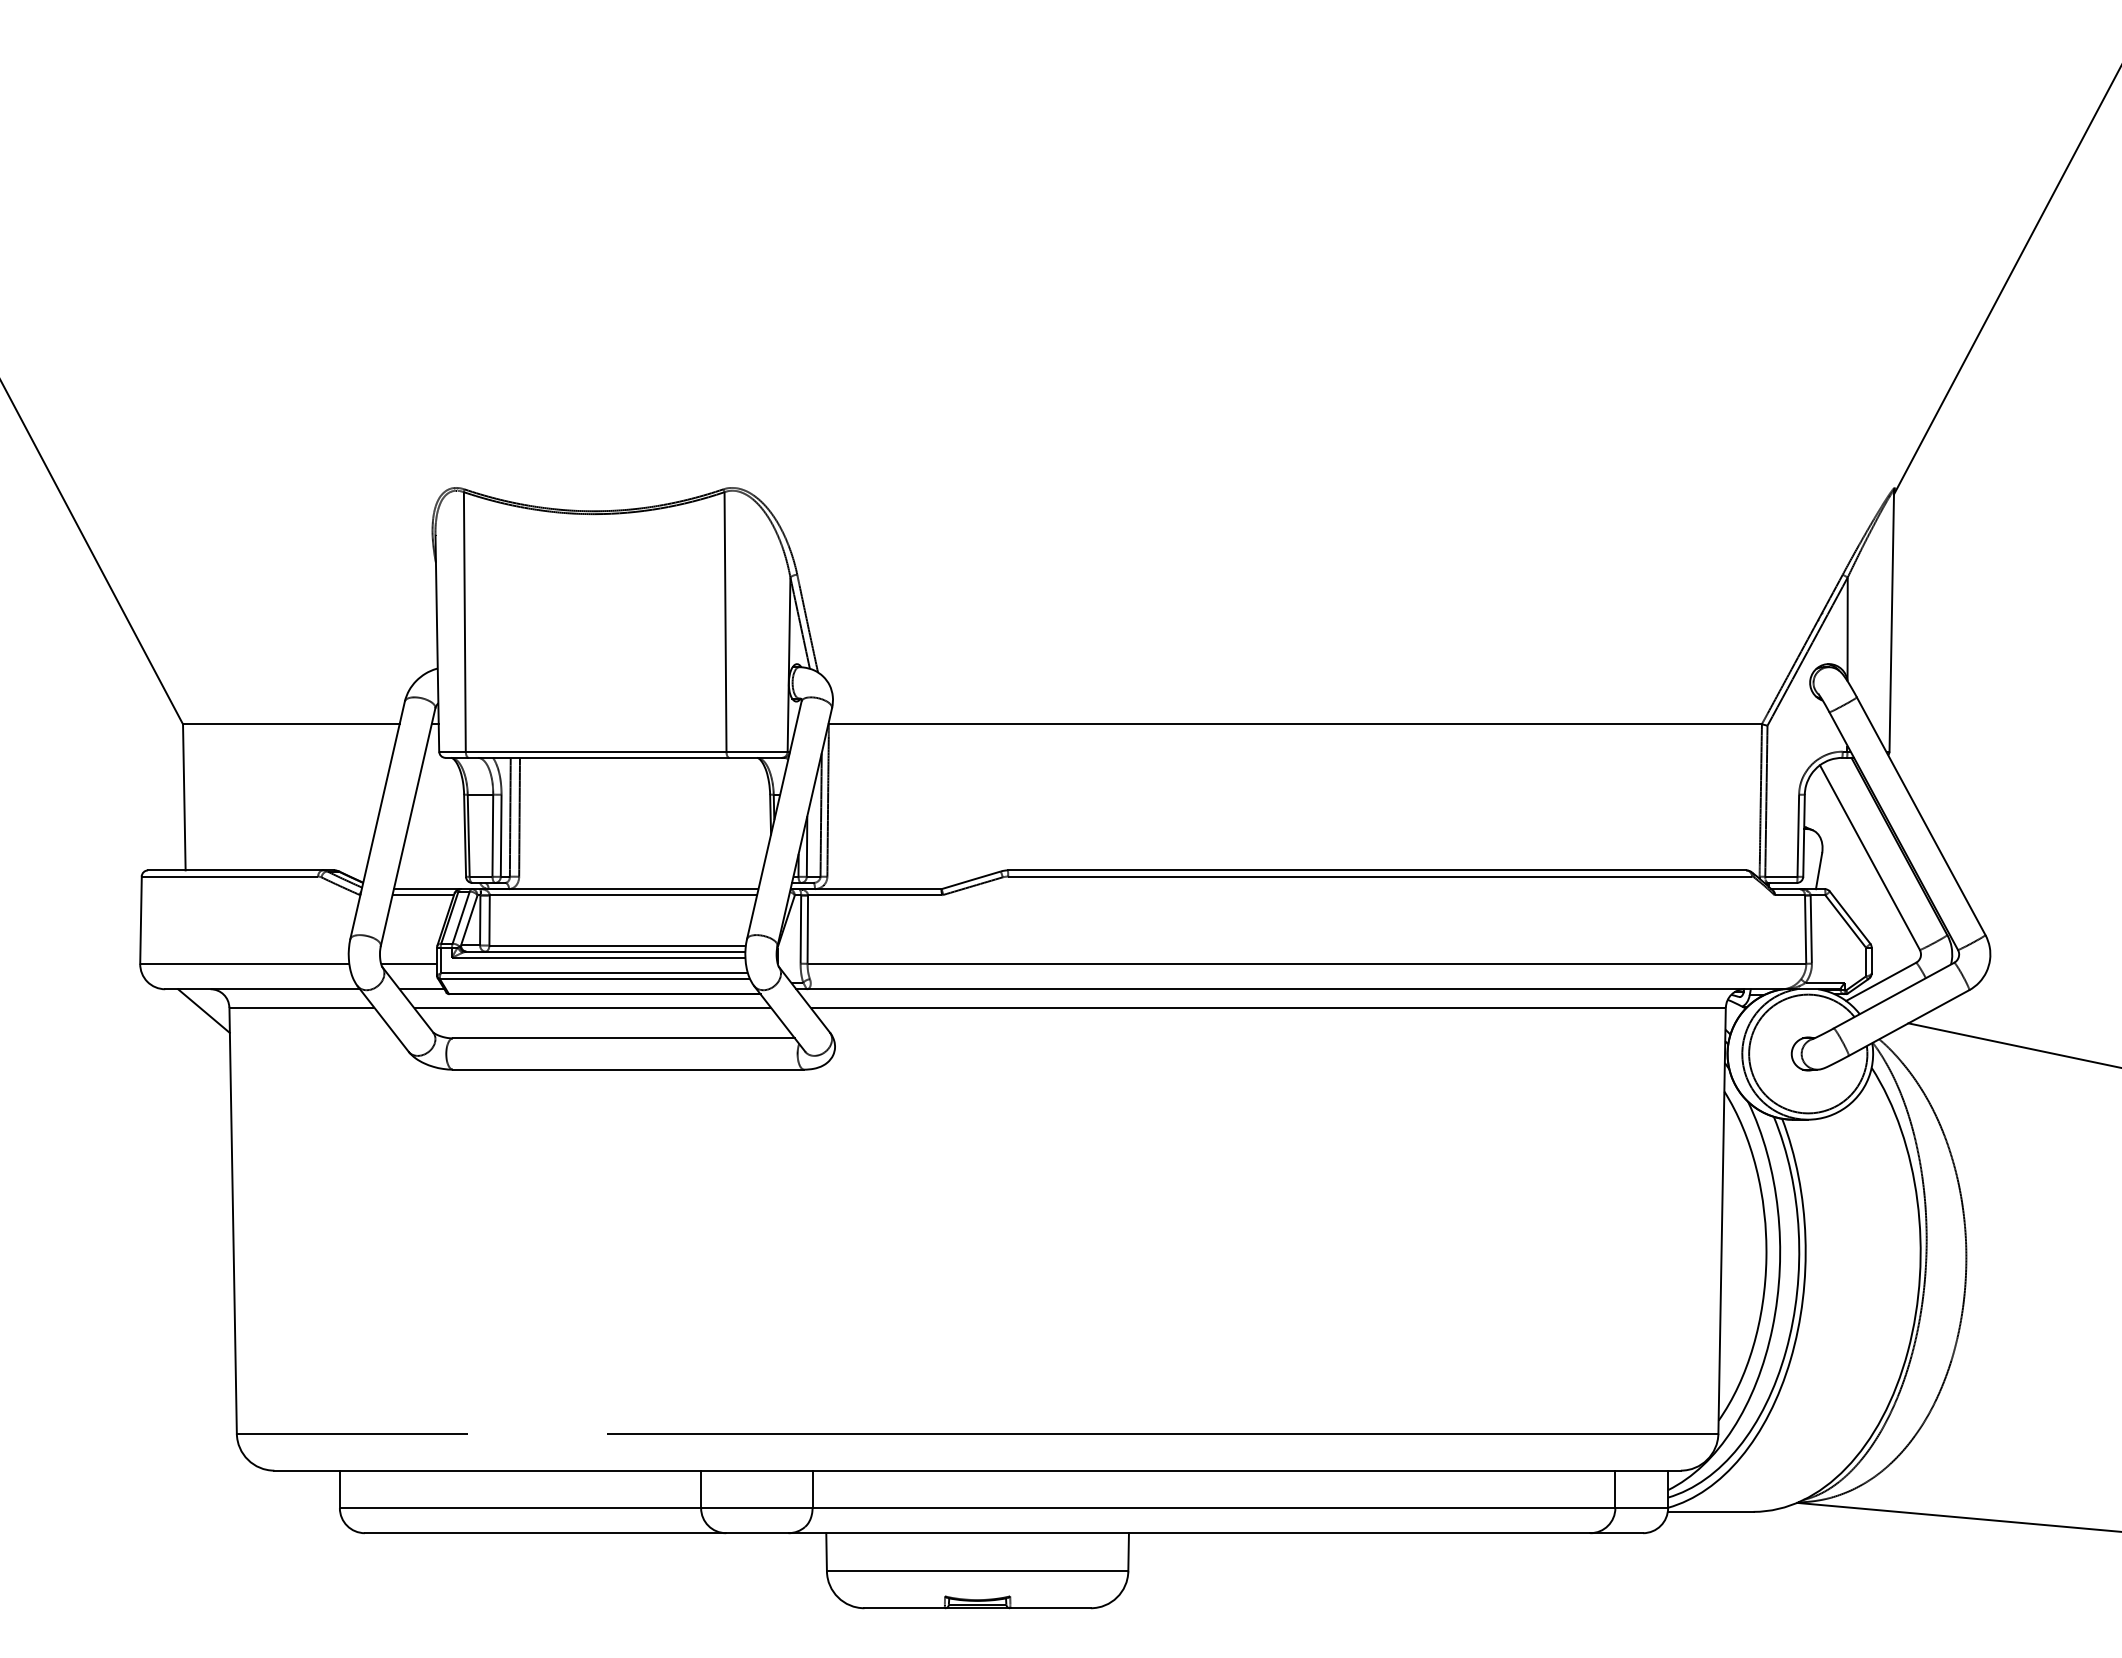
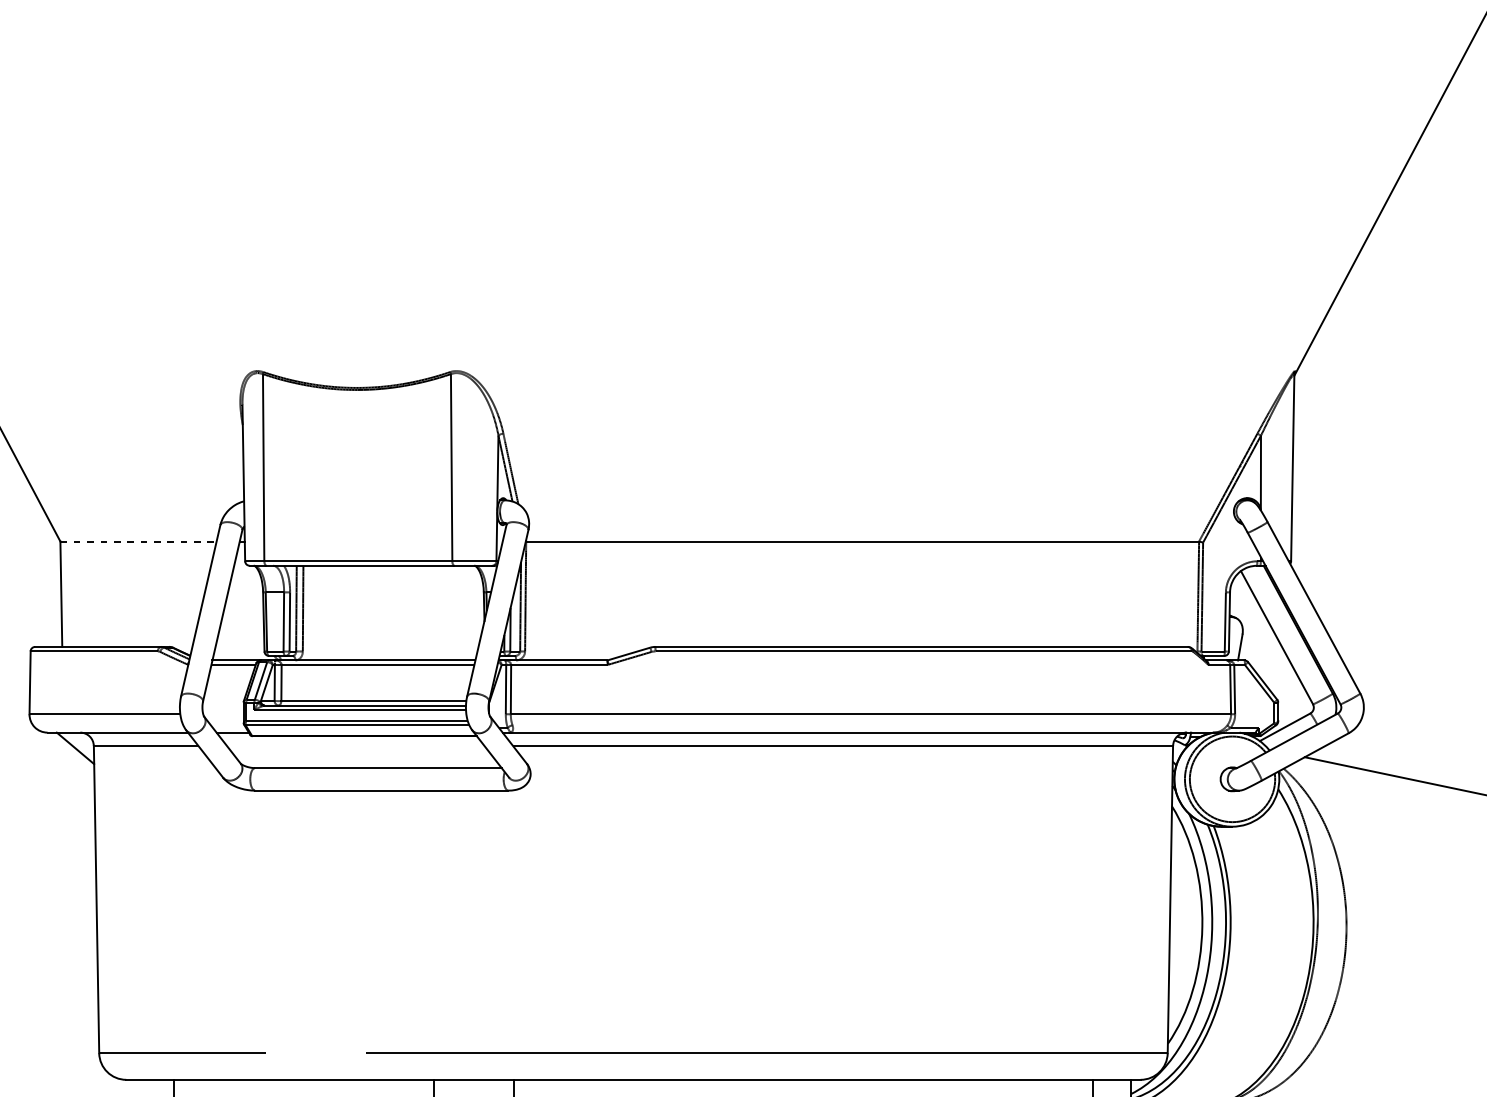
line: (291, 724) -> (138, 541), solid -> dashed
line: (409, 963) -> (223, 714), removed
line: (591, 1007) -> (354, 745), removed

